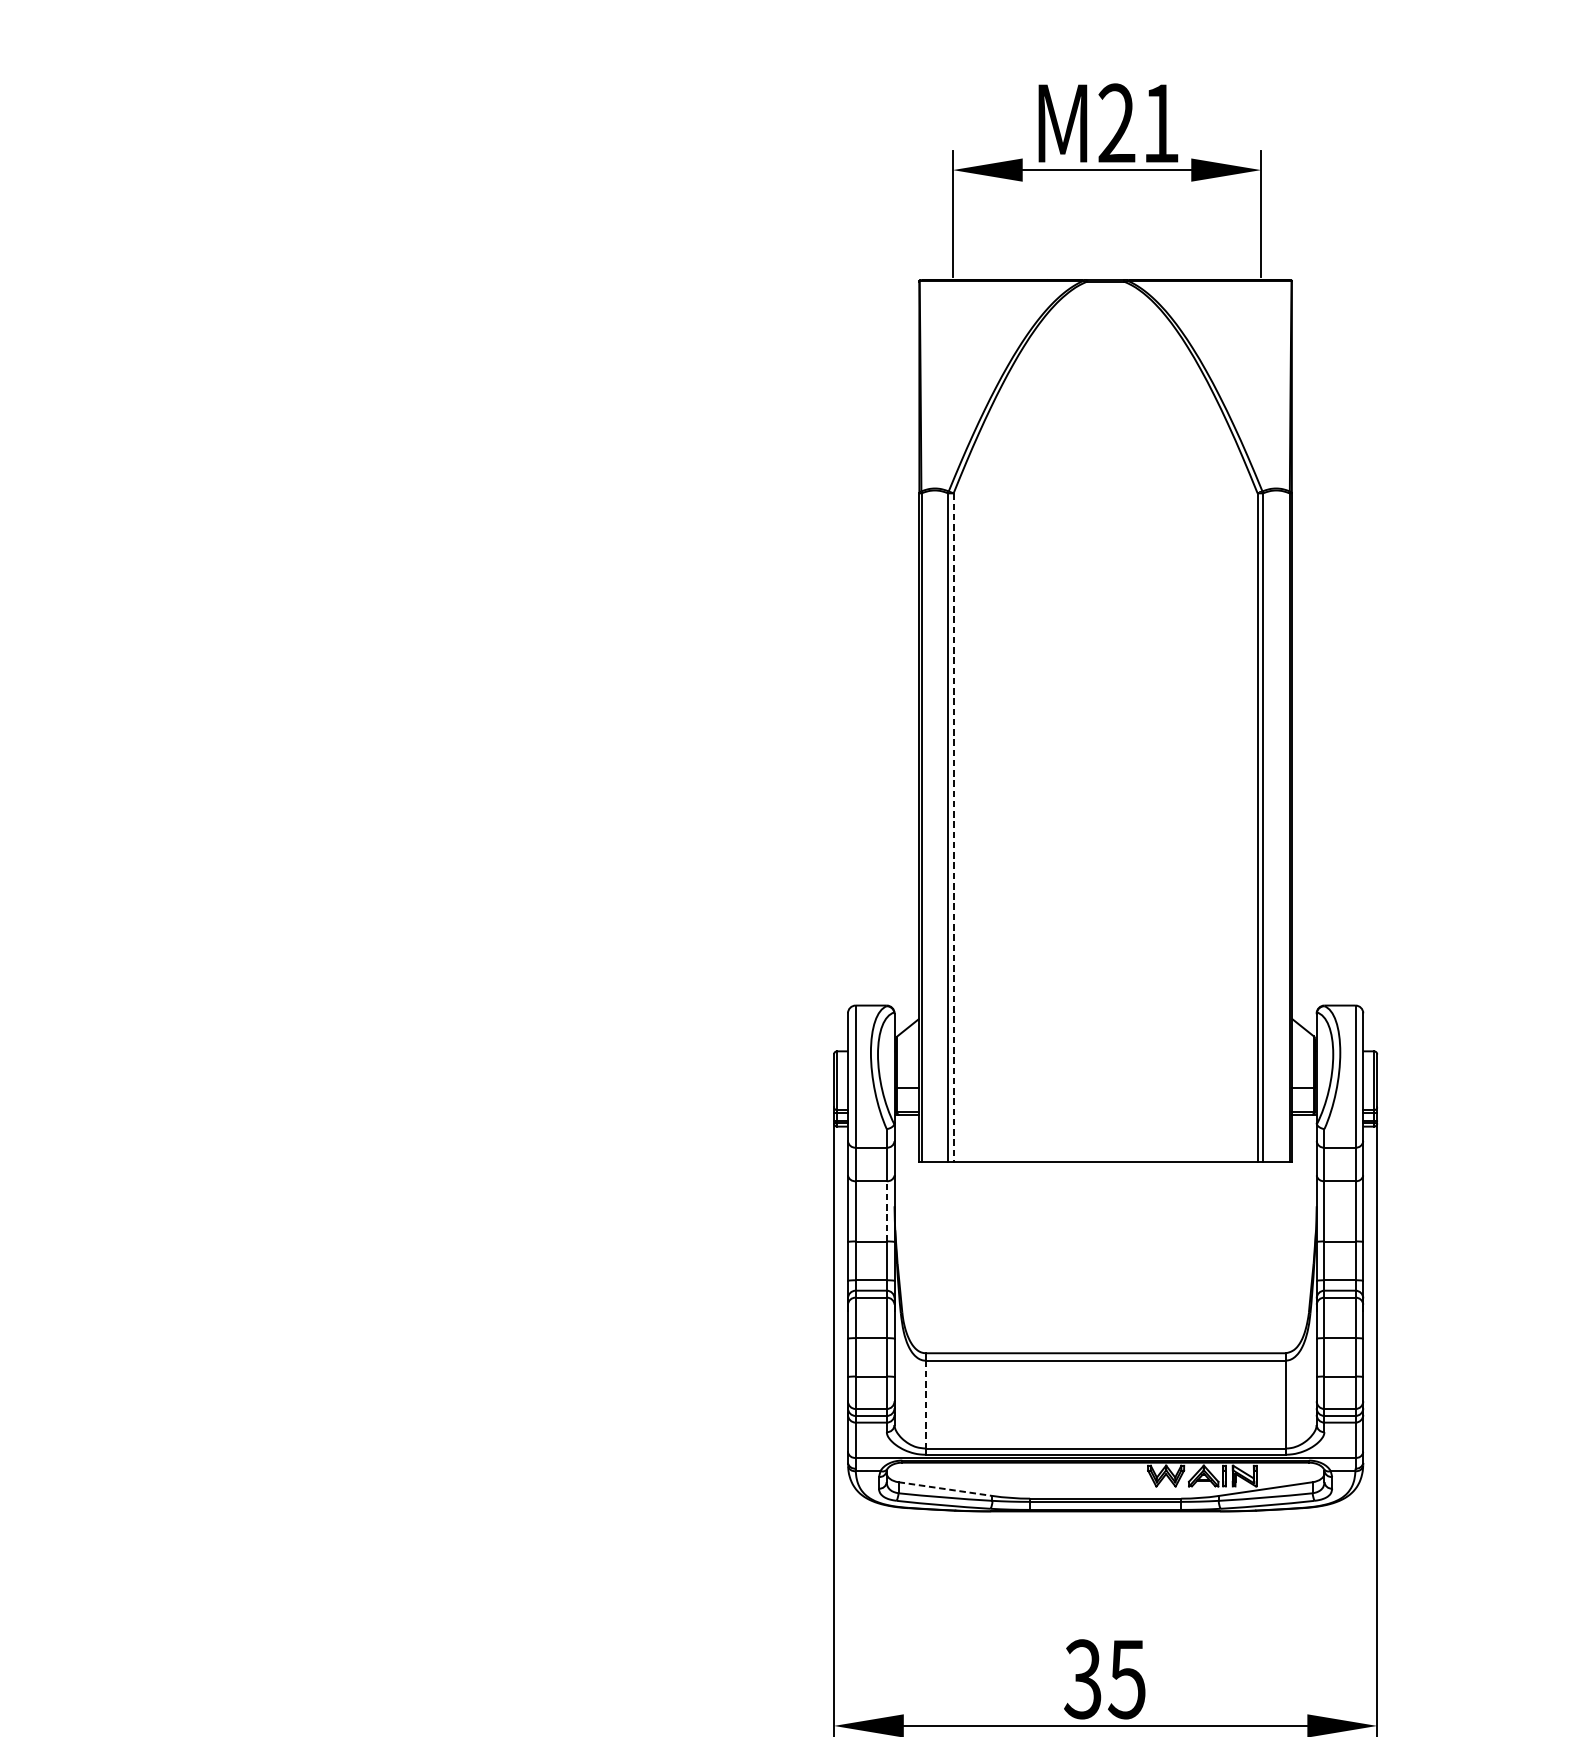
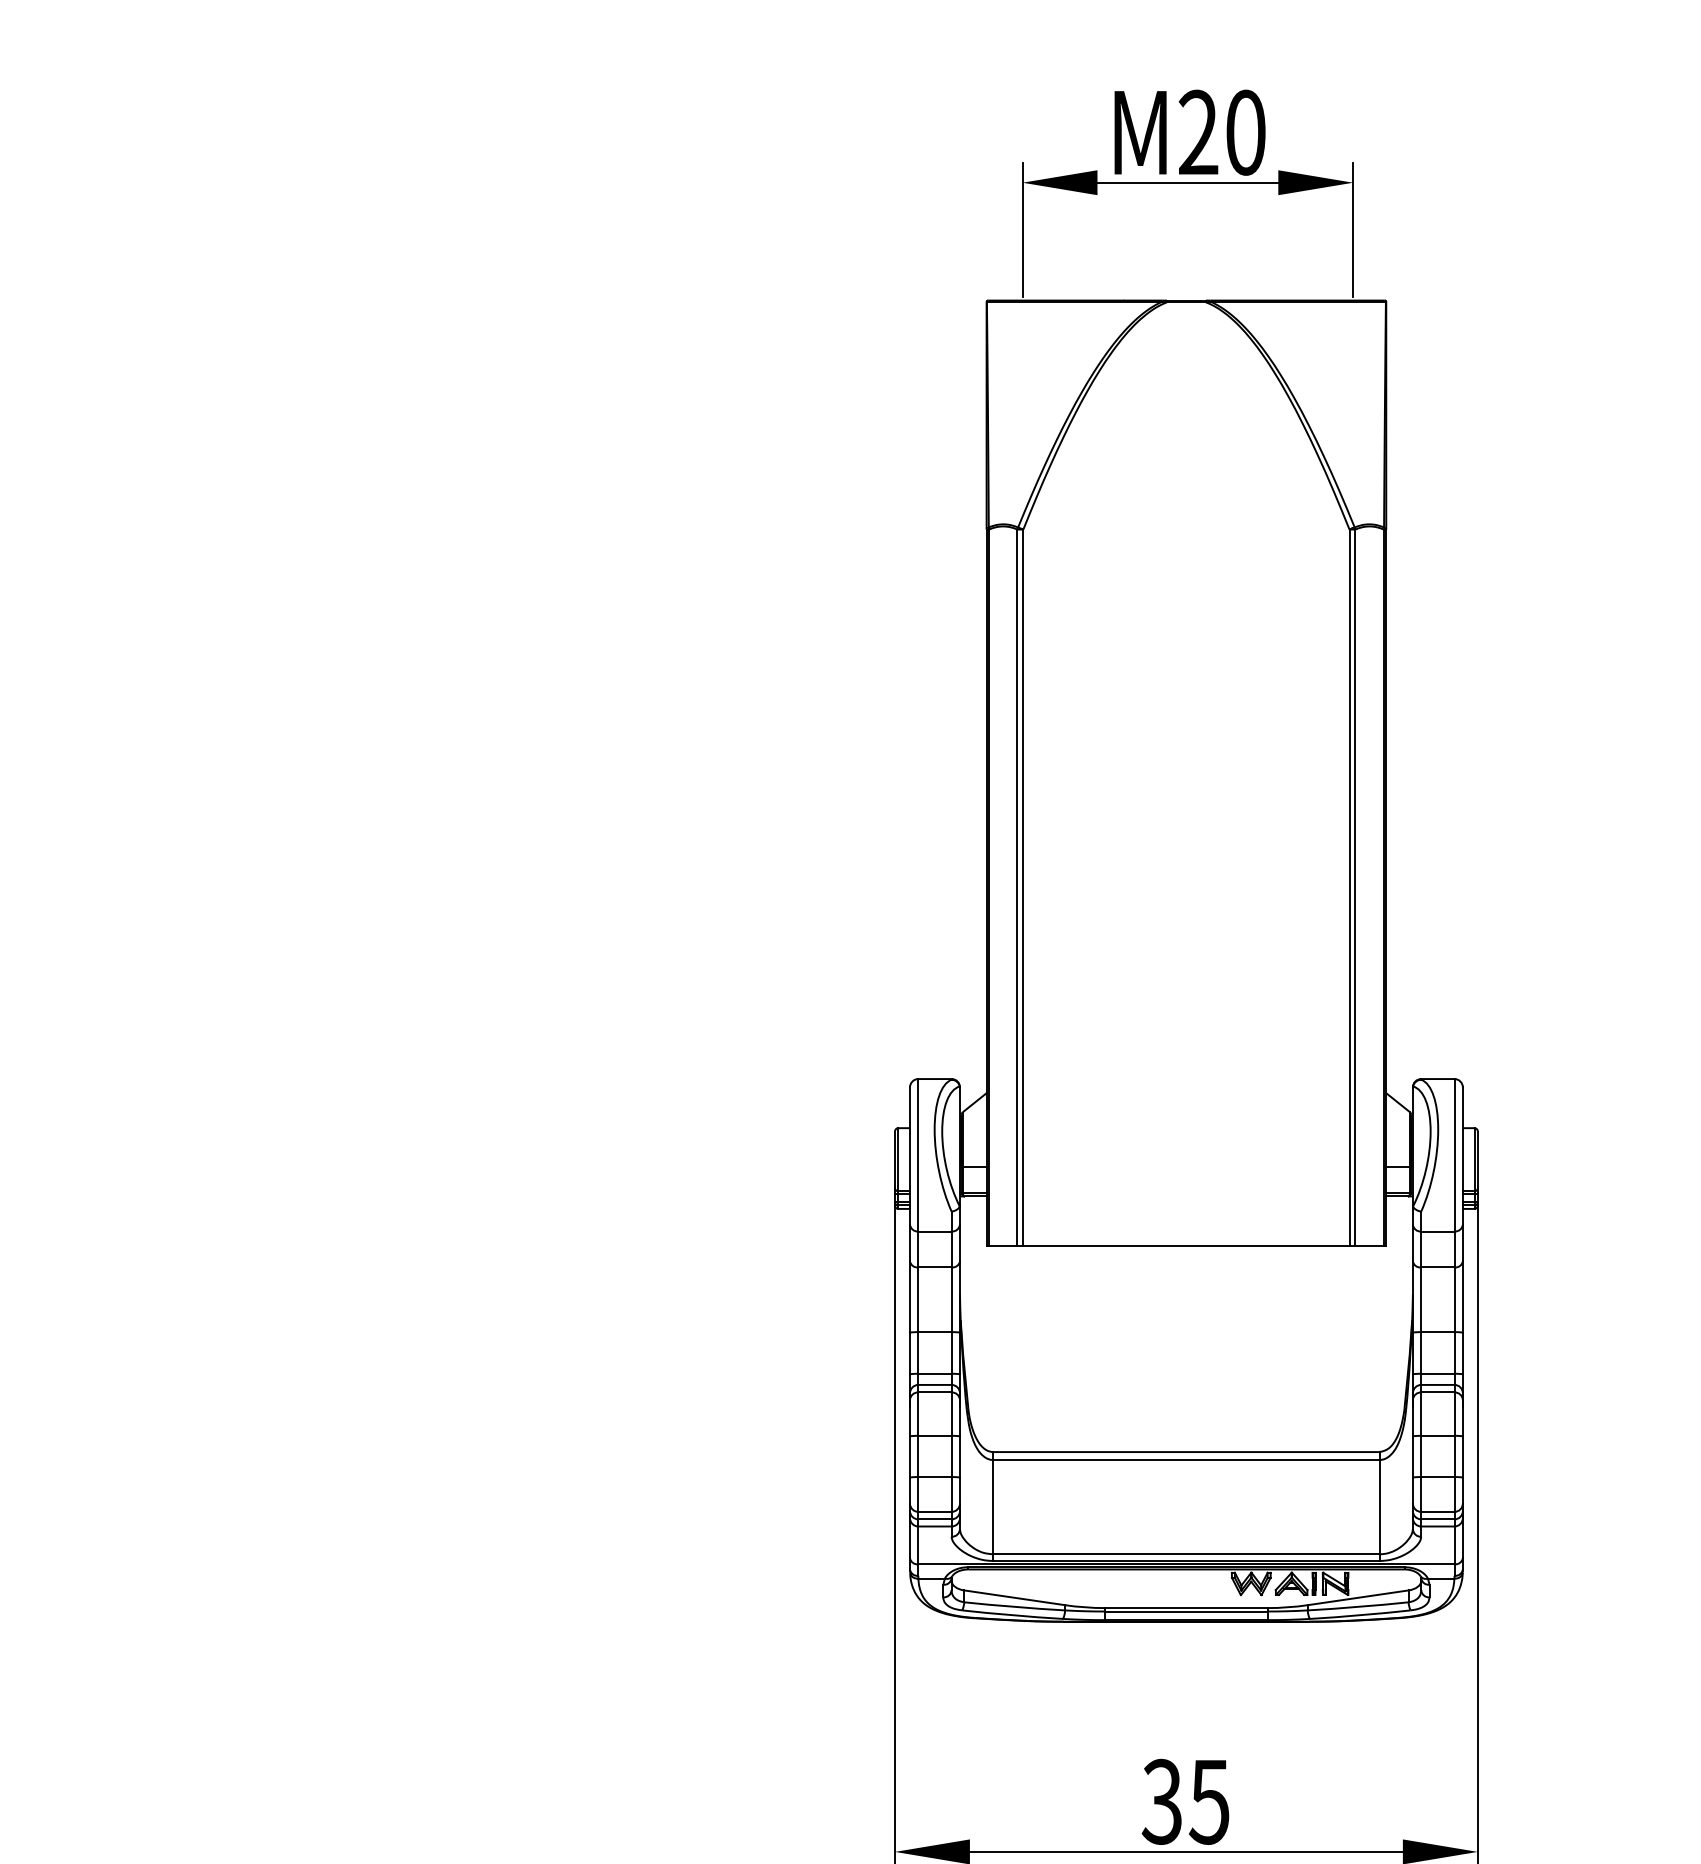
text: (1160, 123) -> (1245, 132), M21 -> M20
line: (953, 827) -> (1023, 888), dashed -> solid
line: (886, 1211) -> (951, 1299), dashed -> solid
line: (925, 1404) -> (993, 1507), dashed -> solid
line: (945, 1488) -> (1014, 1597), dashed -> solid

